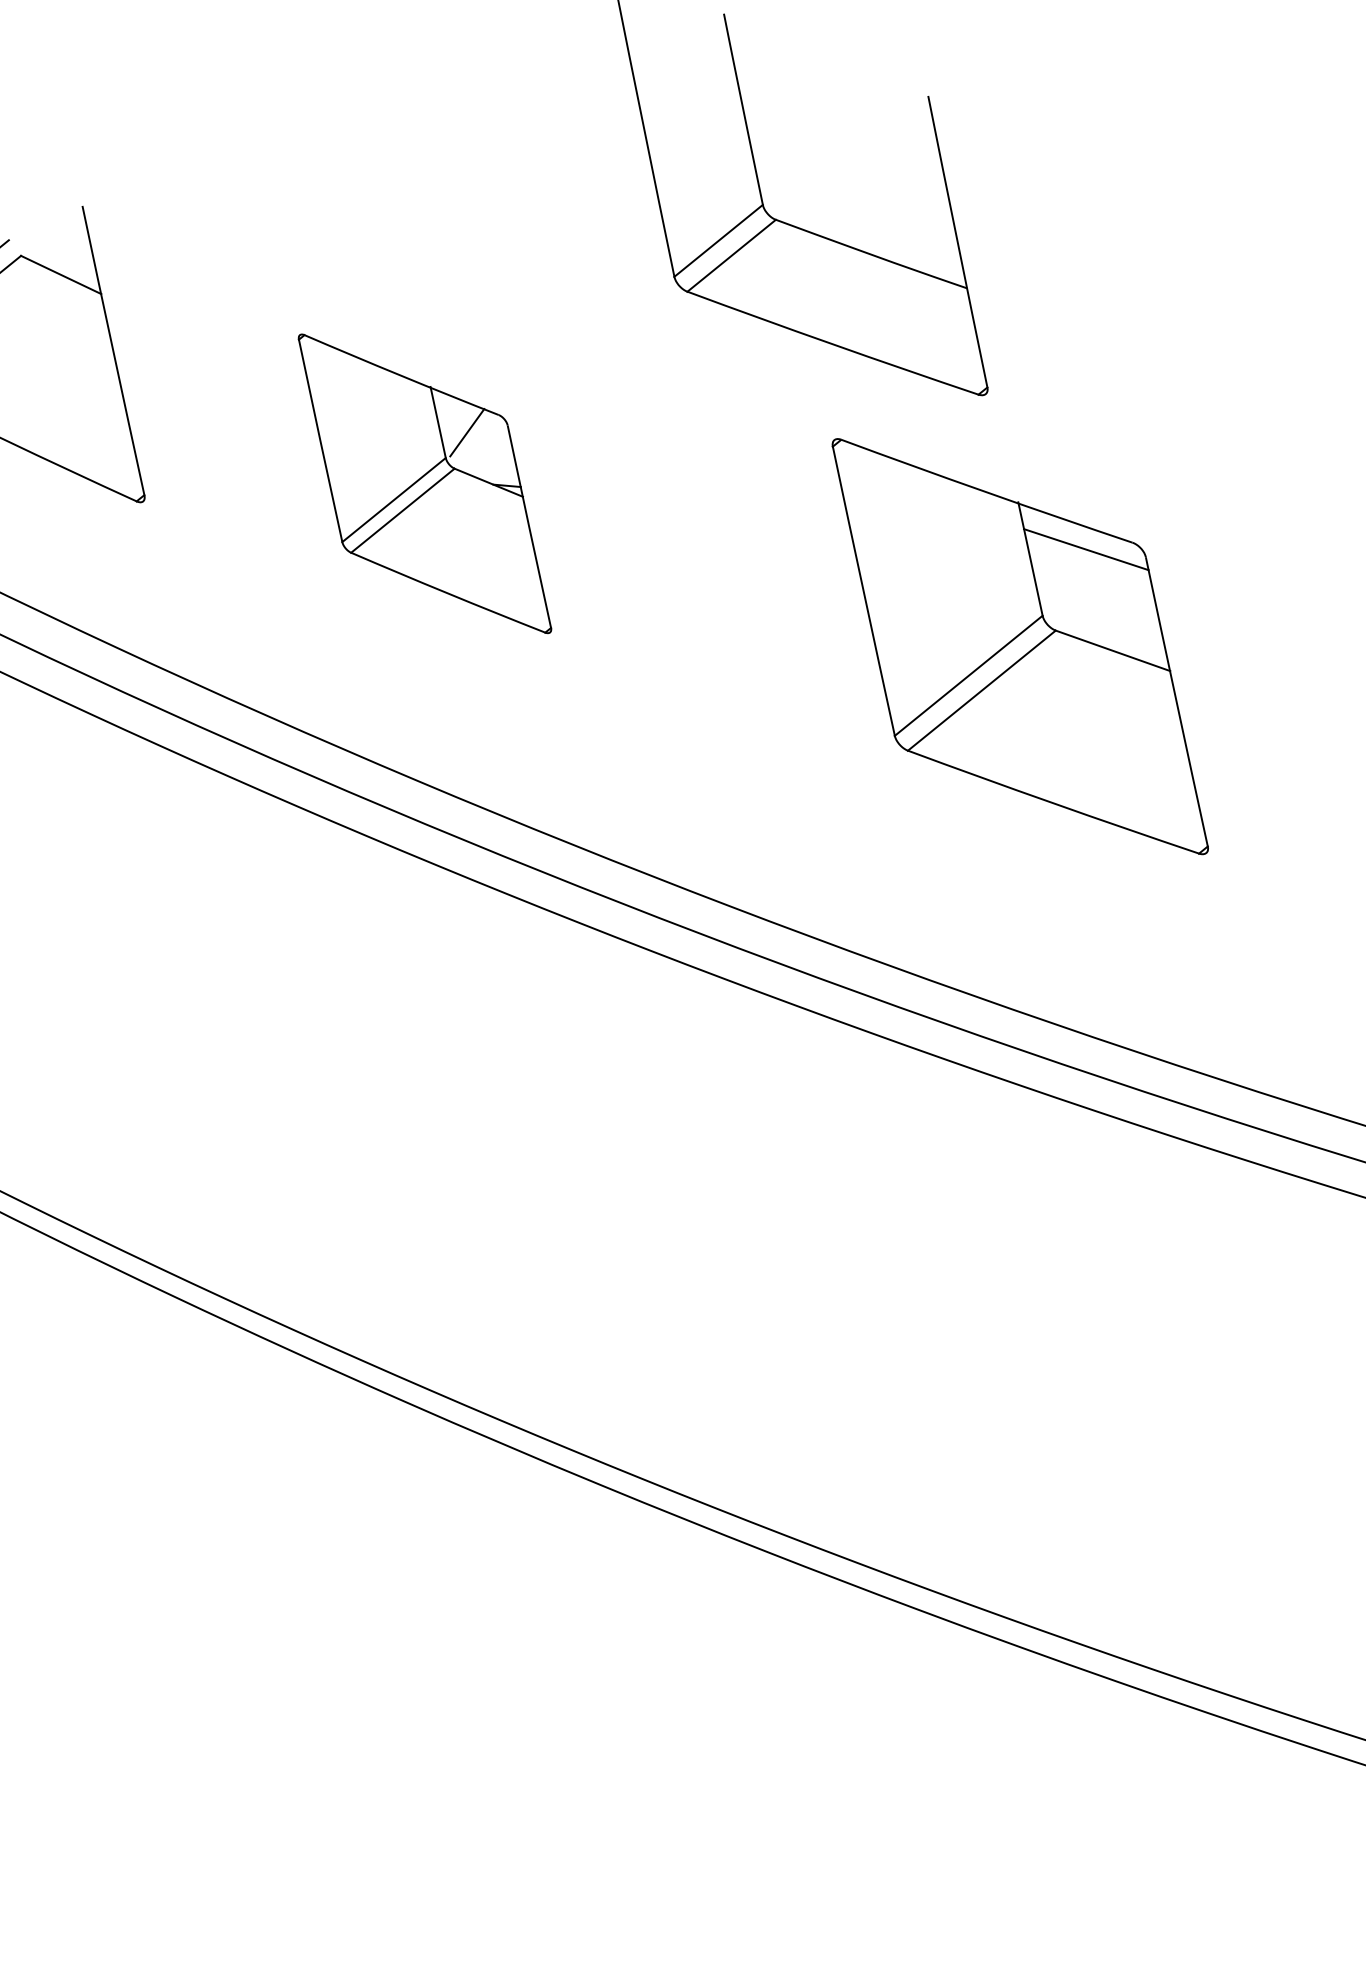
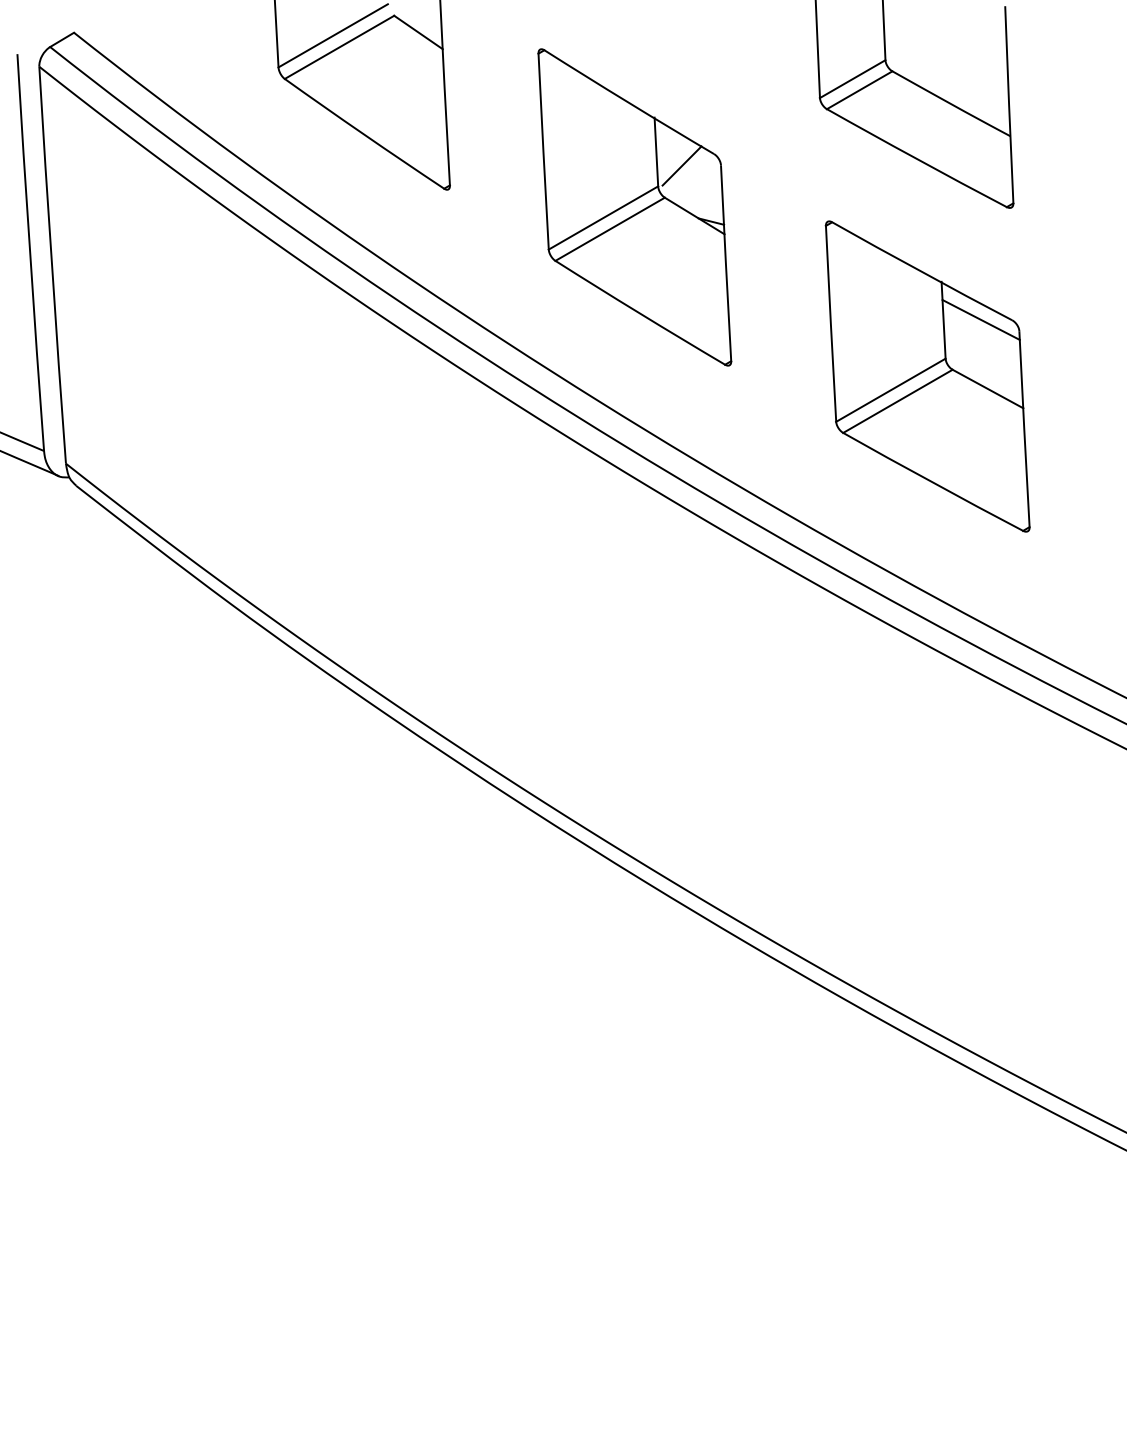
part: (424, 483) -> (634, 207), size x1.43
part: (1019, 646) -> (927, 376), moved

